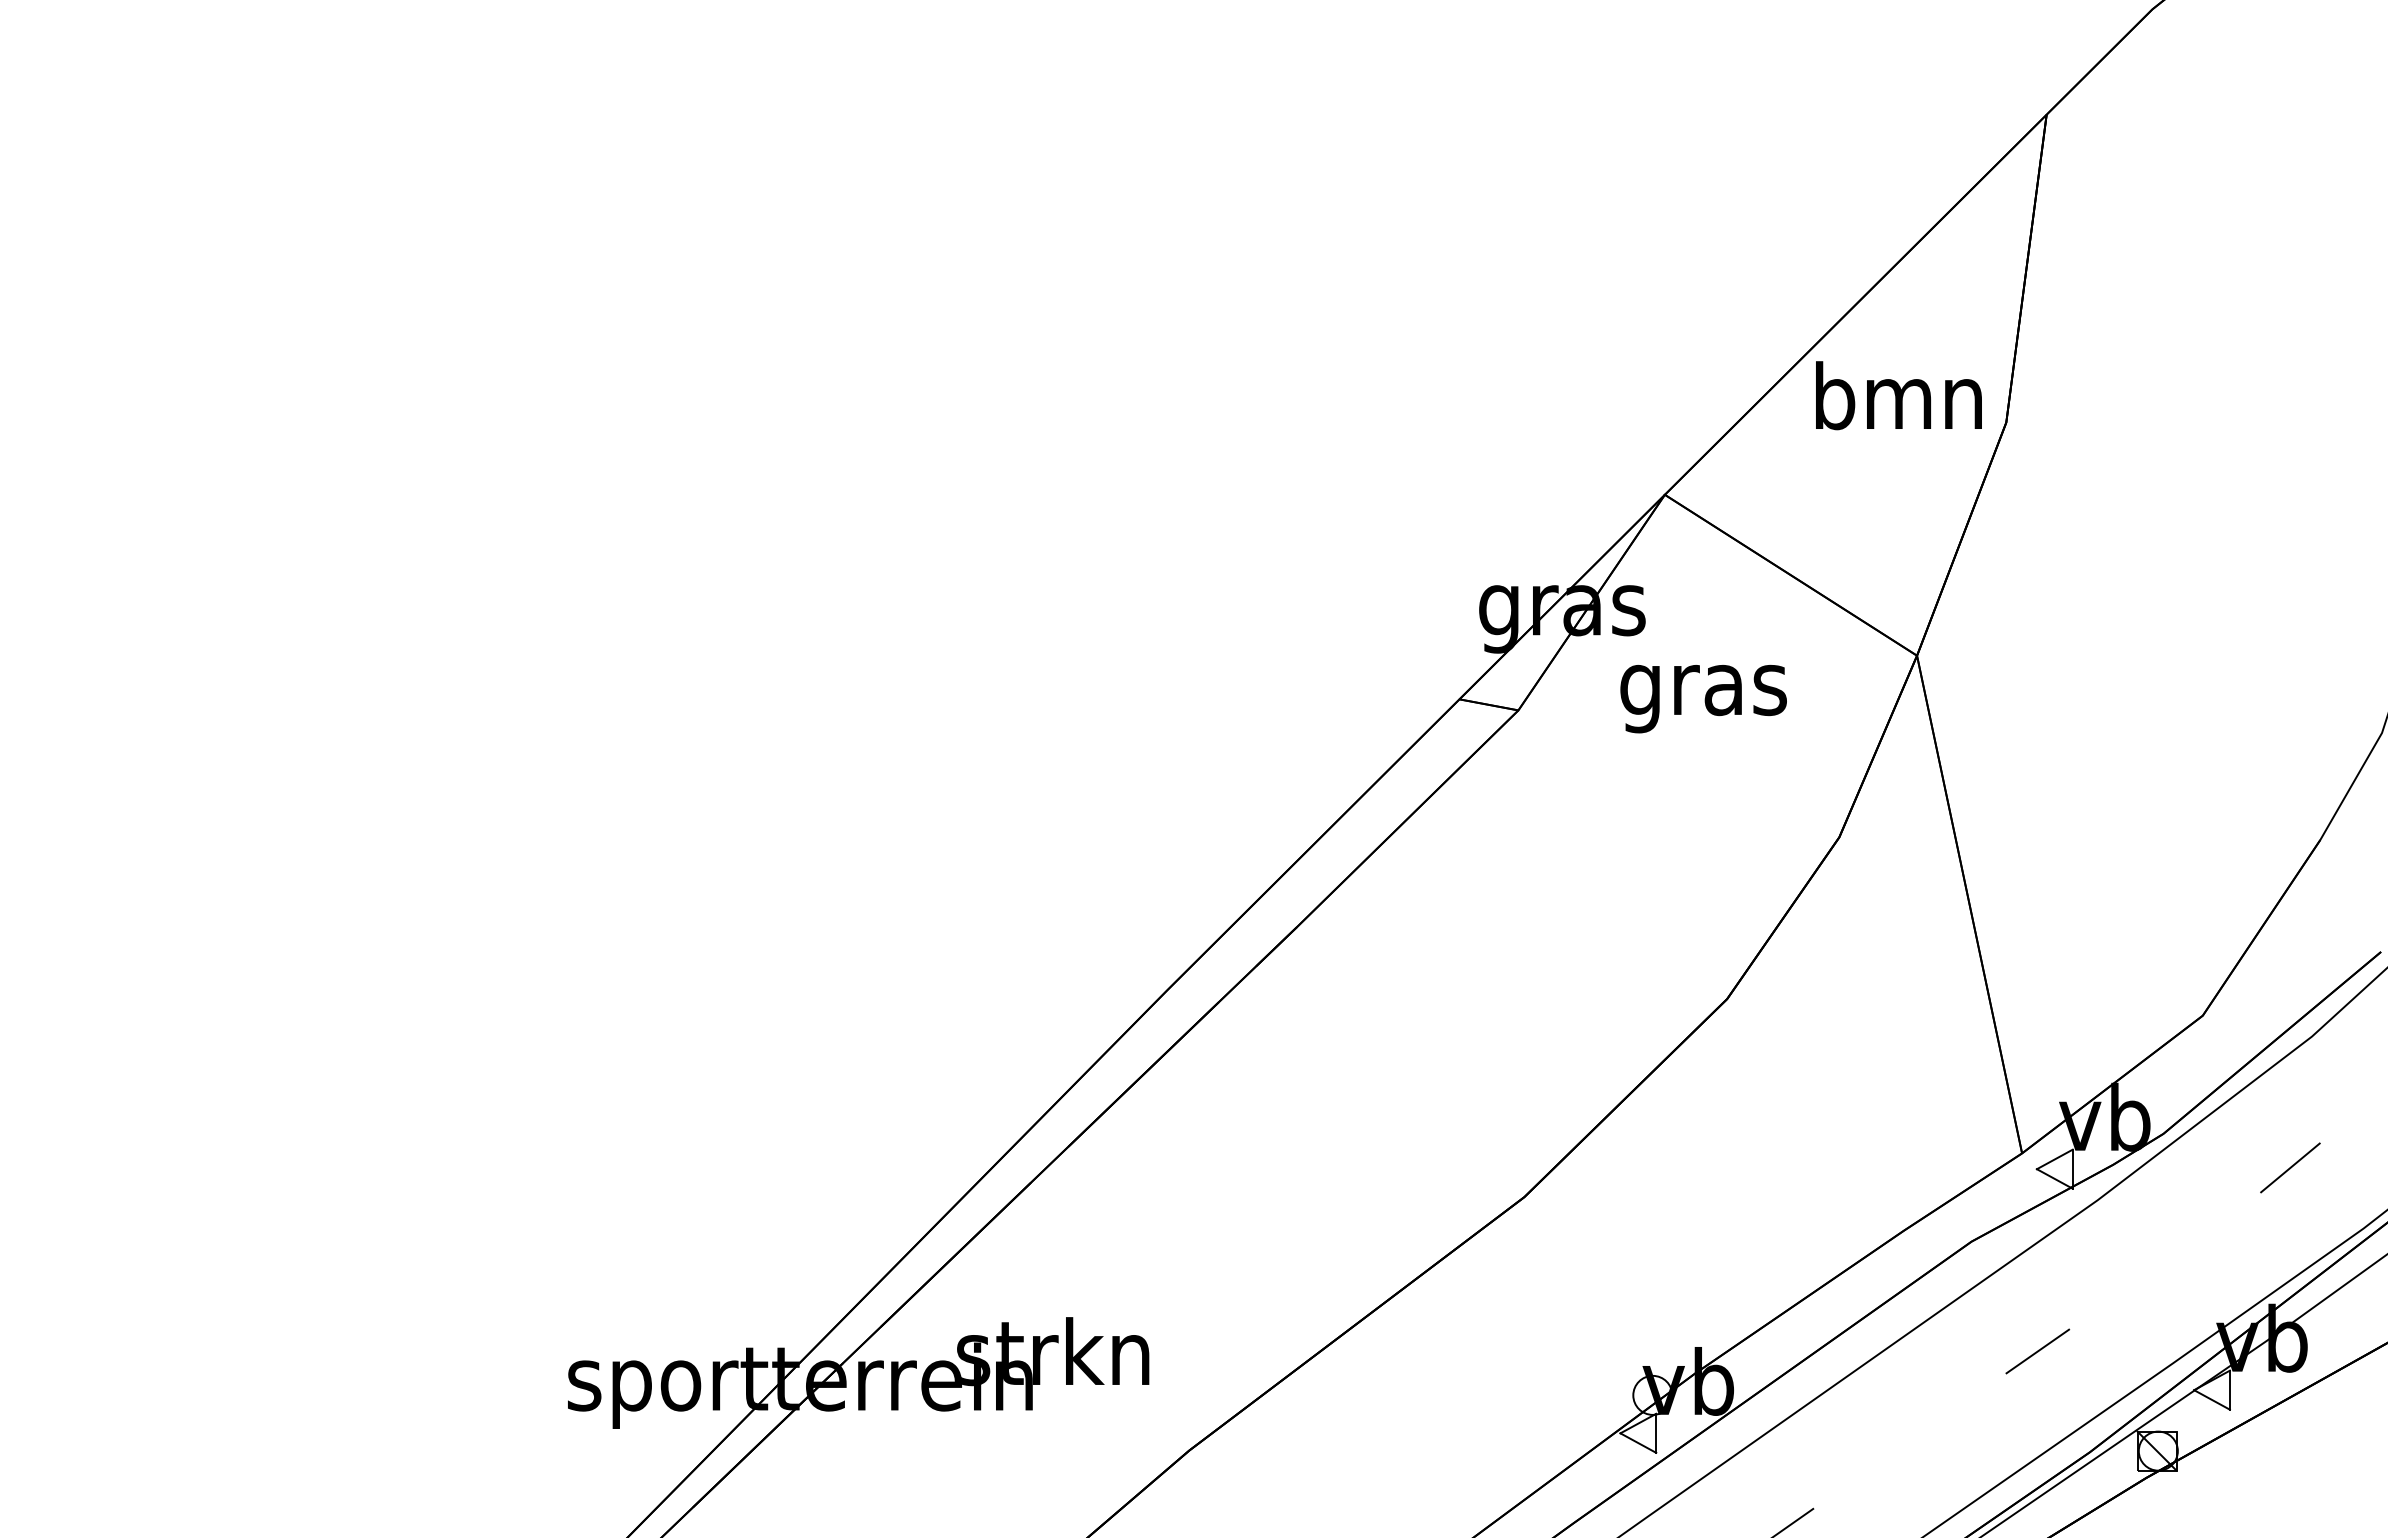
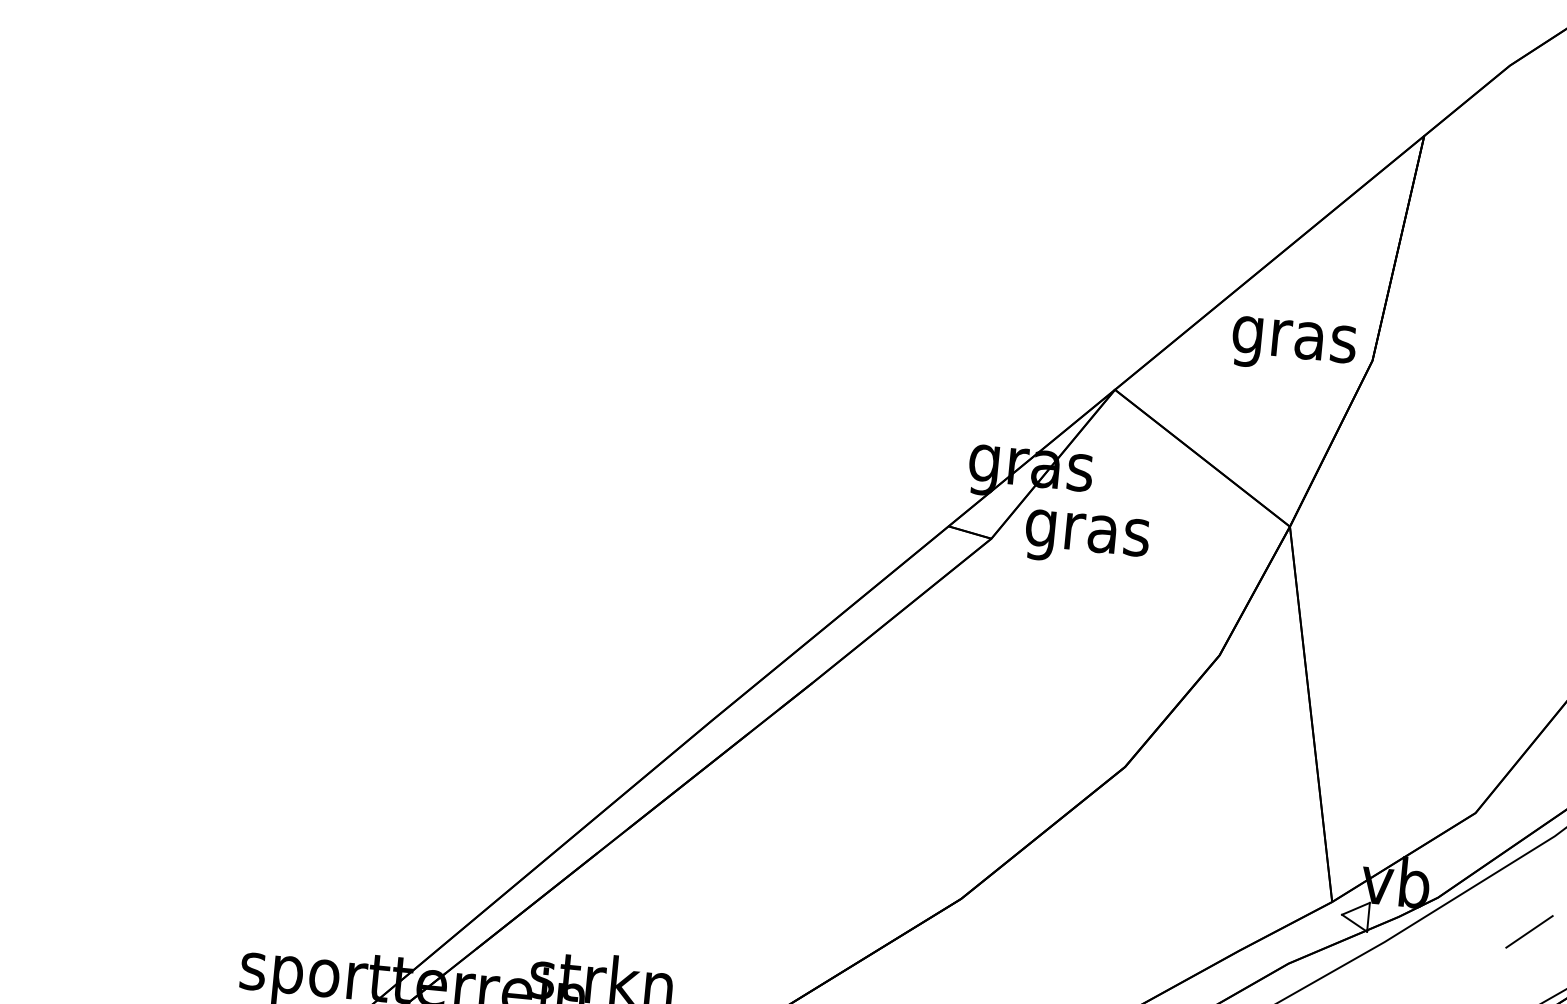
text: (1898, 404) -> (1294, 339), bmn -> gras
text: (1703, 699) -> (1086, 539), moved

